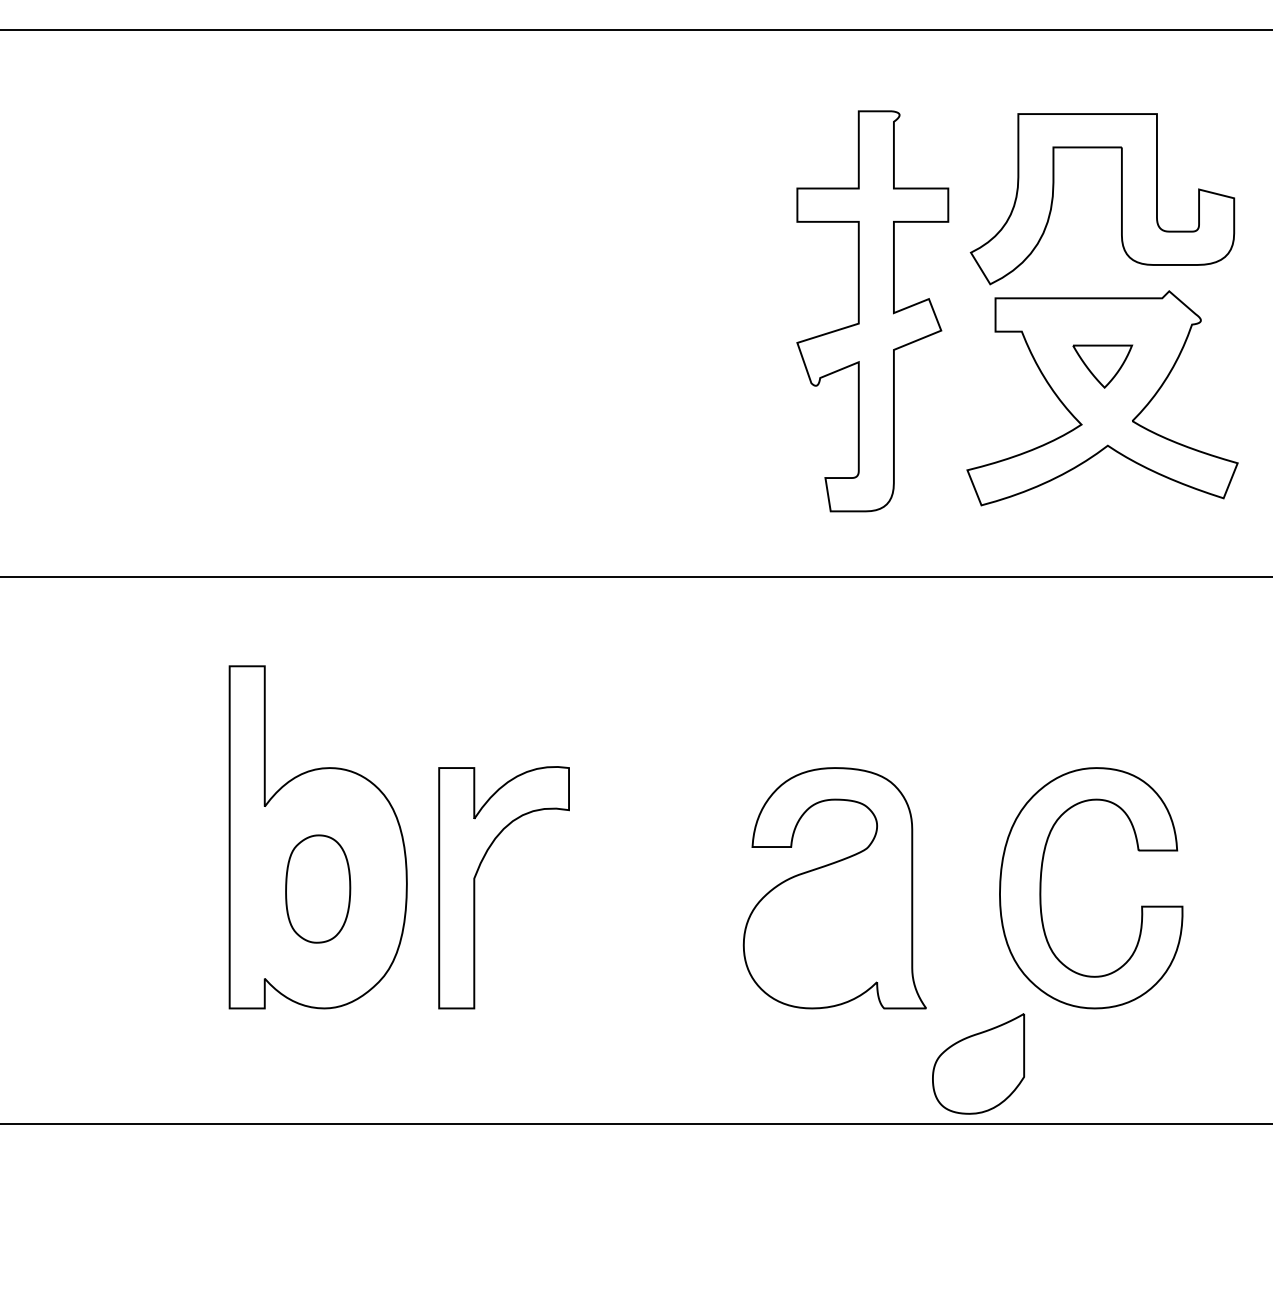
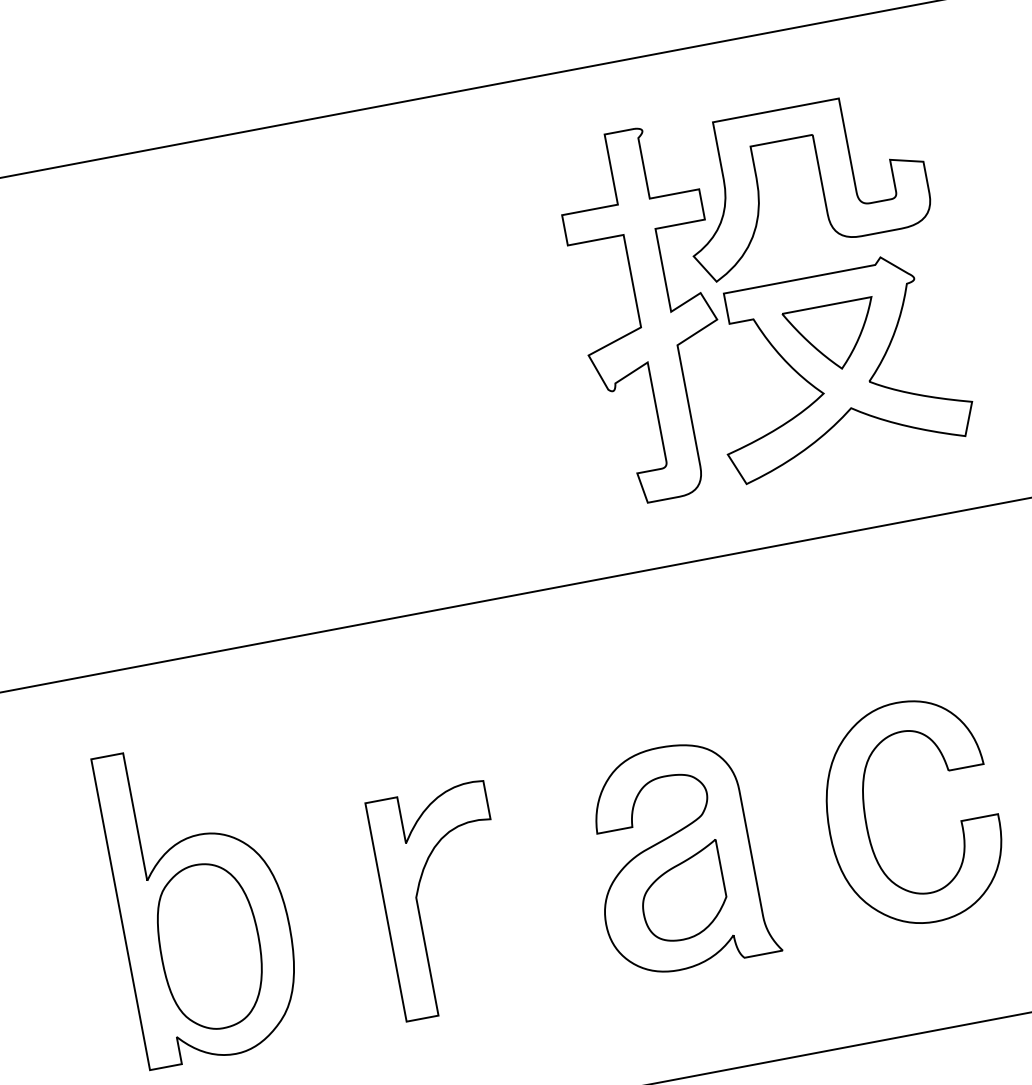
part: (872, 311) -> (651, 314), moved
part: (1102, 366) -> (832, 337), size x1.67
part: (475, 887) -> (418, 905), moved
part: (317, 888) -> (209, 946), size x1.67
part: (978, 1063) -> (682, 892), moved

